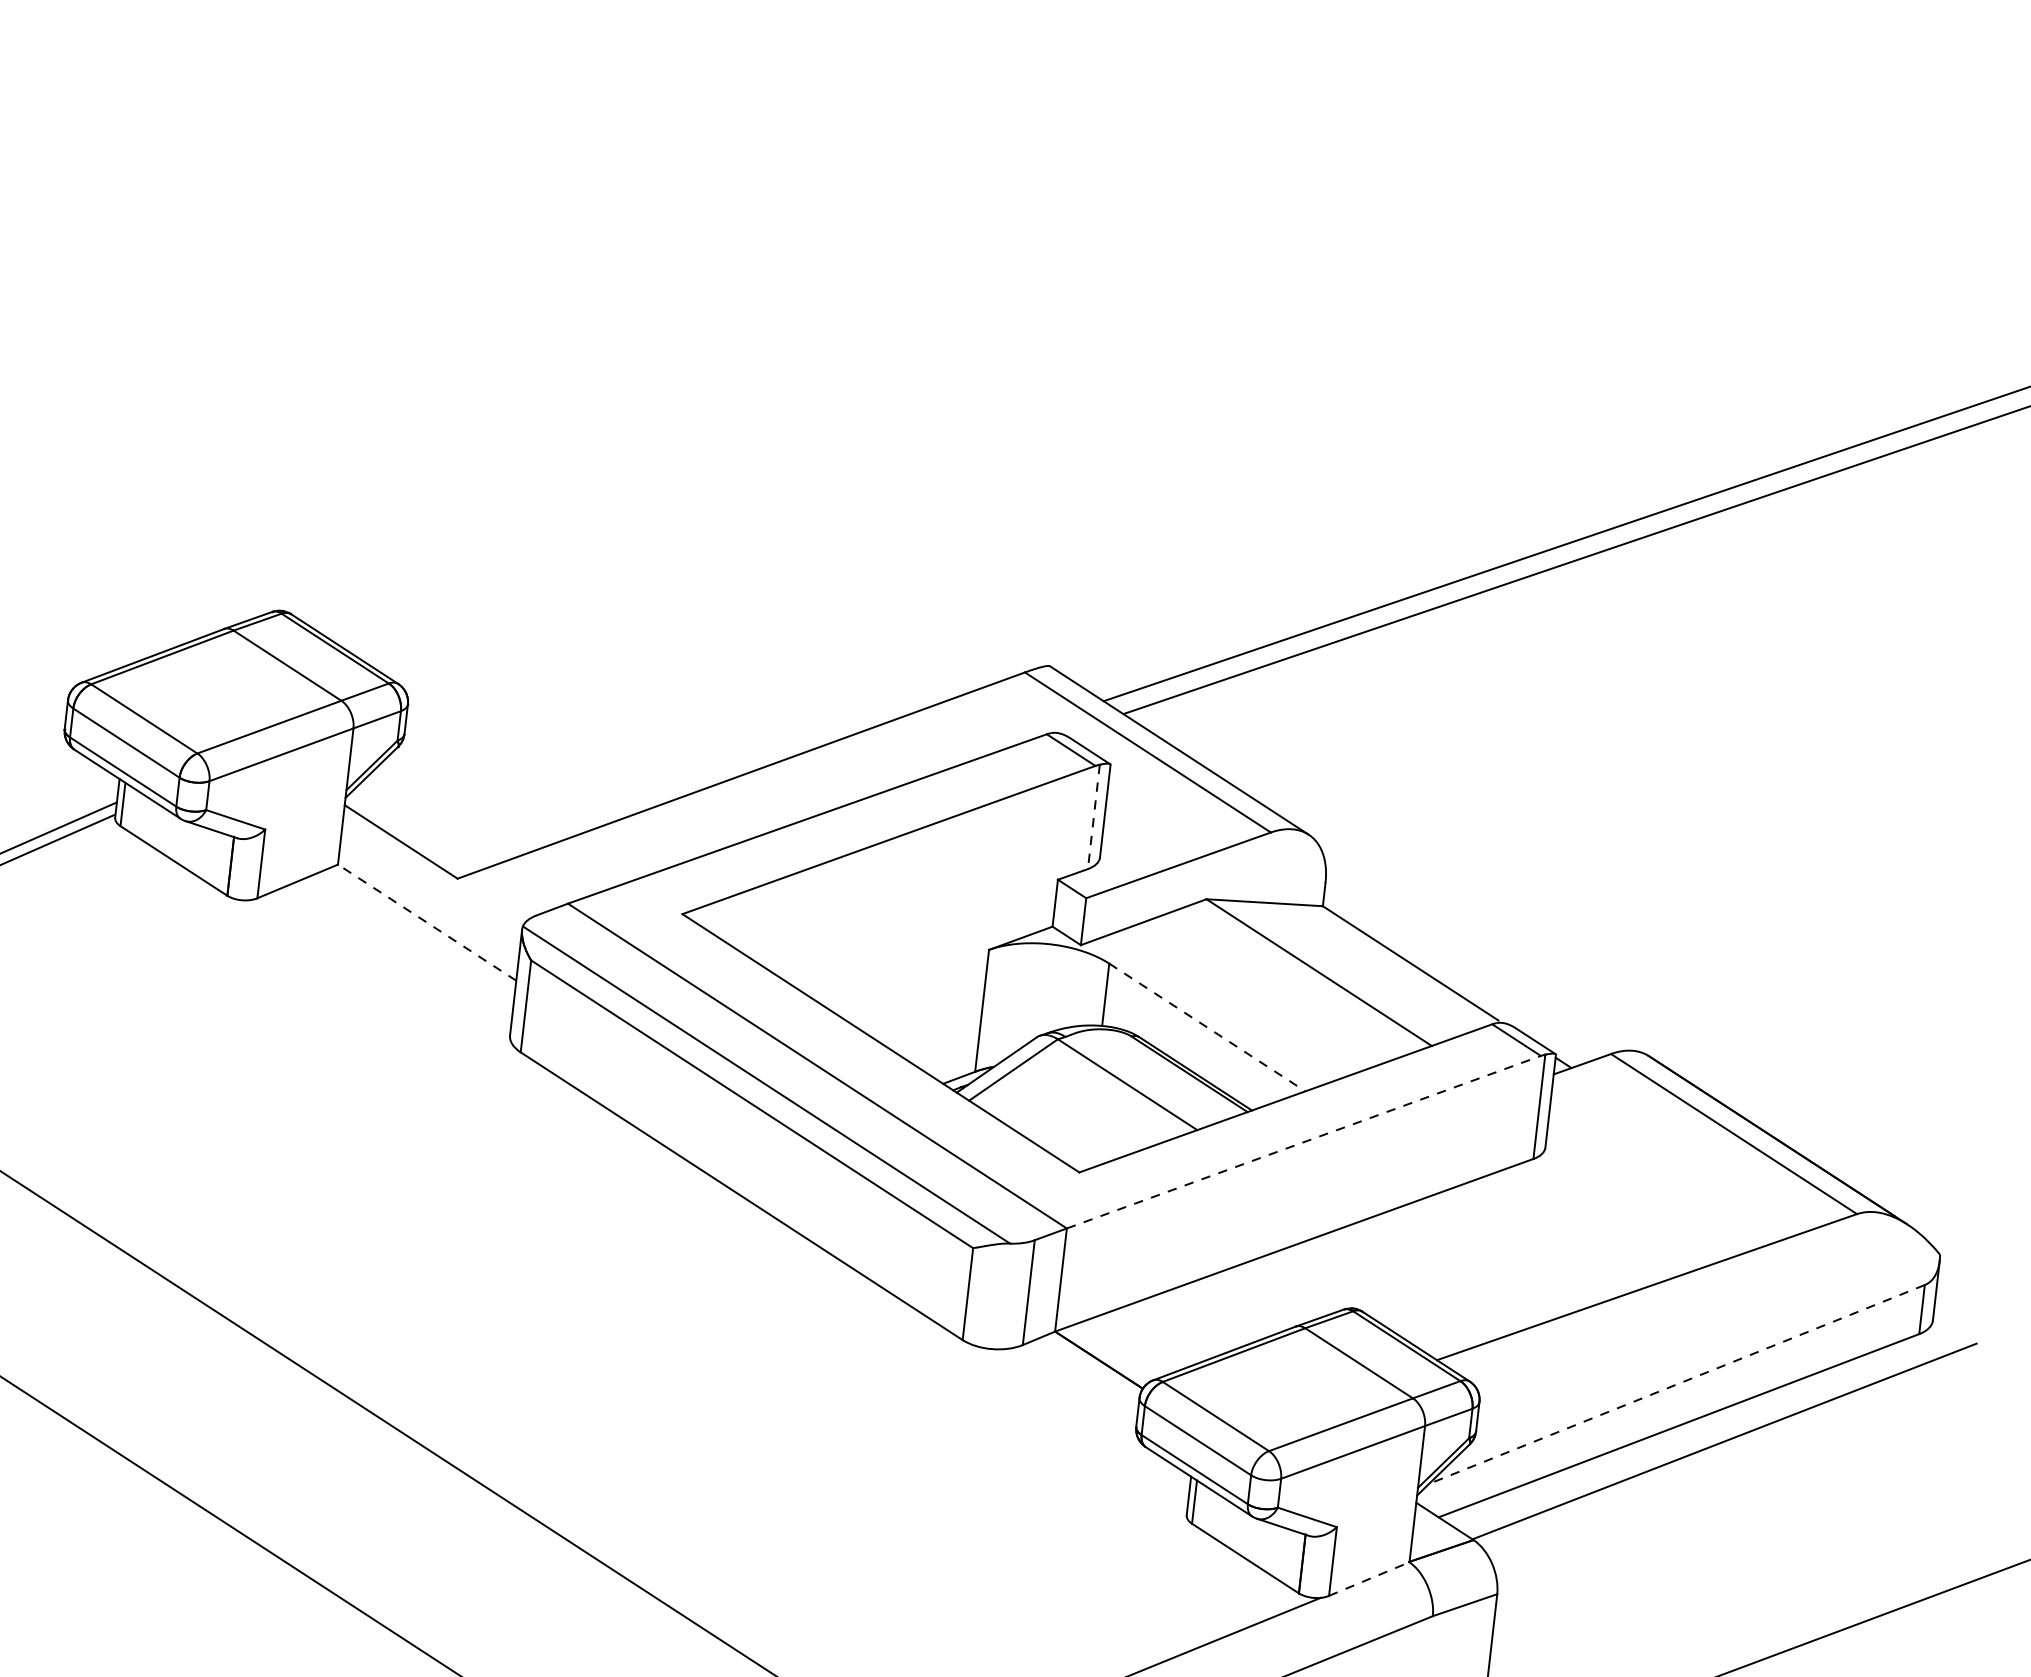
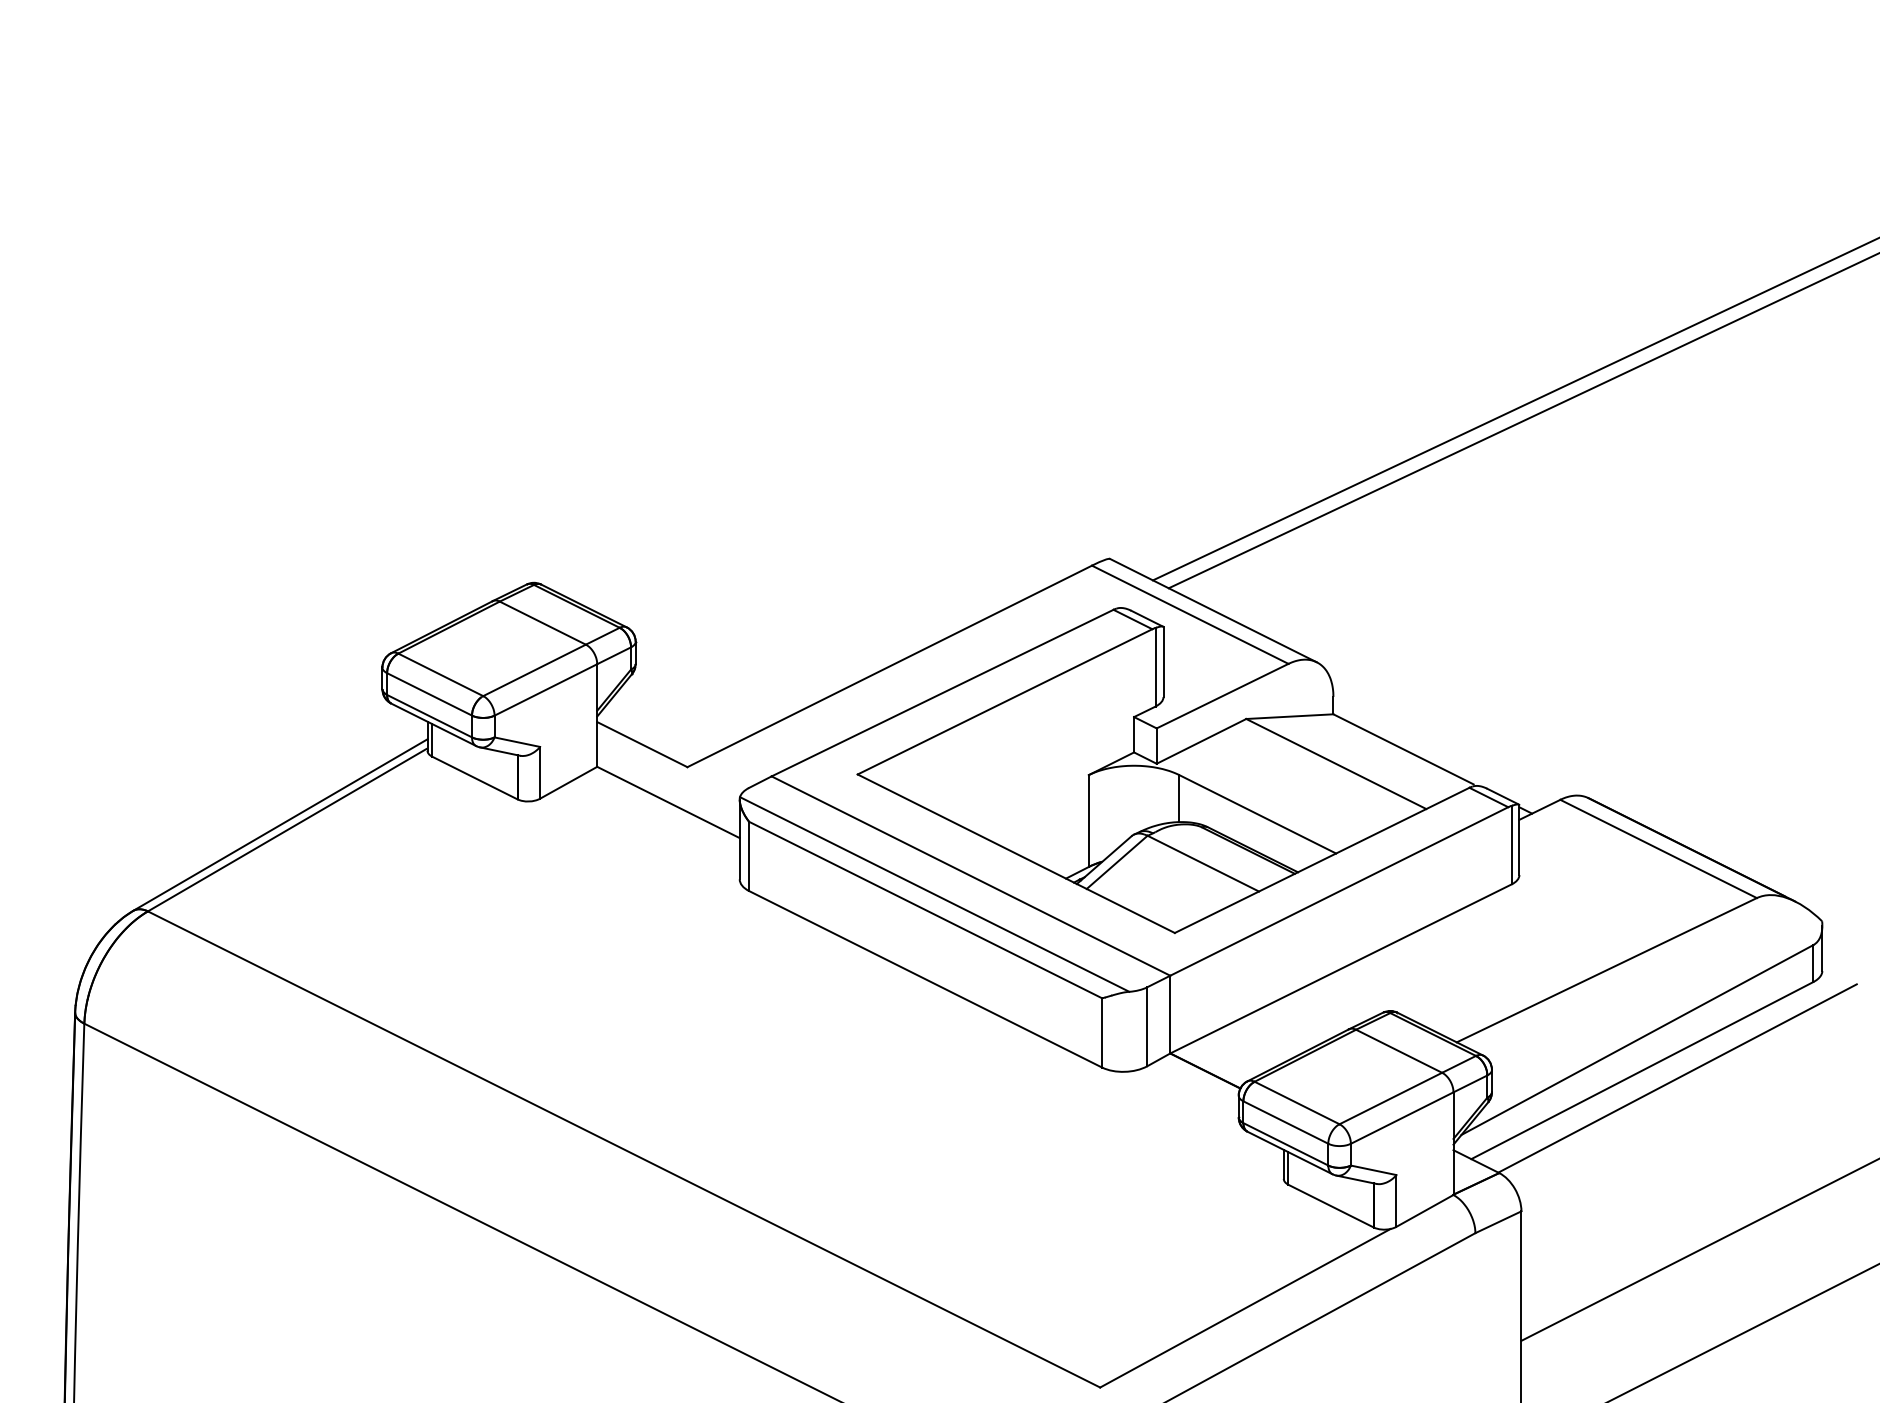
line: (1093, 817) -> (1155, 667), dashed -> solid
line: (427, 922) -> (668, 802), dashed -> solid
line: (1206, 1027) -> (1257, 814), dashed -> solid
line: (1304, 1142) -> (1339, 891), dashed -> solid
line: (1677, 1385) -> (1637, 1040), dashed -> solid
line: (1368, 1578) -> (1424, 1210), dashed -> solid

